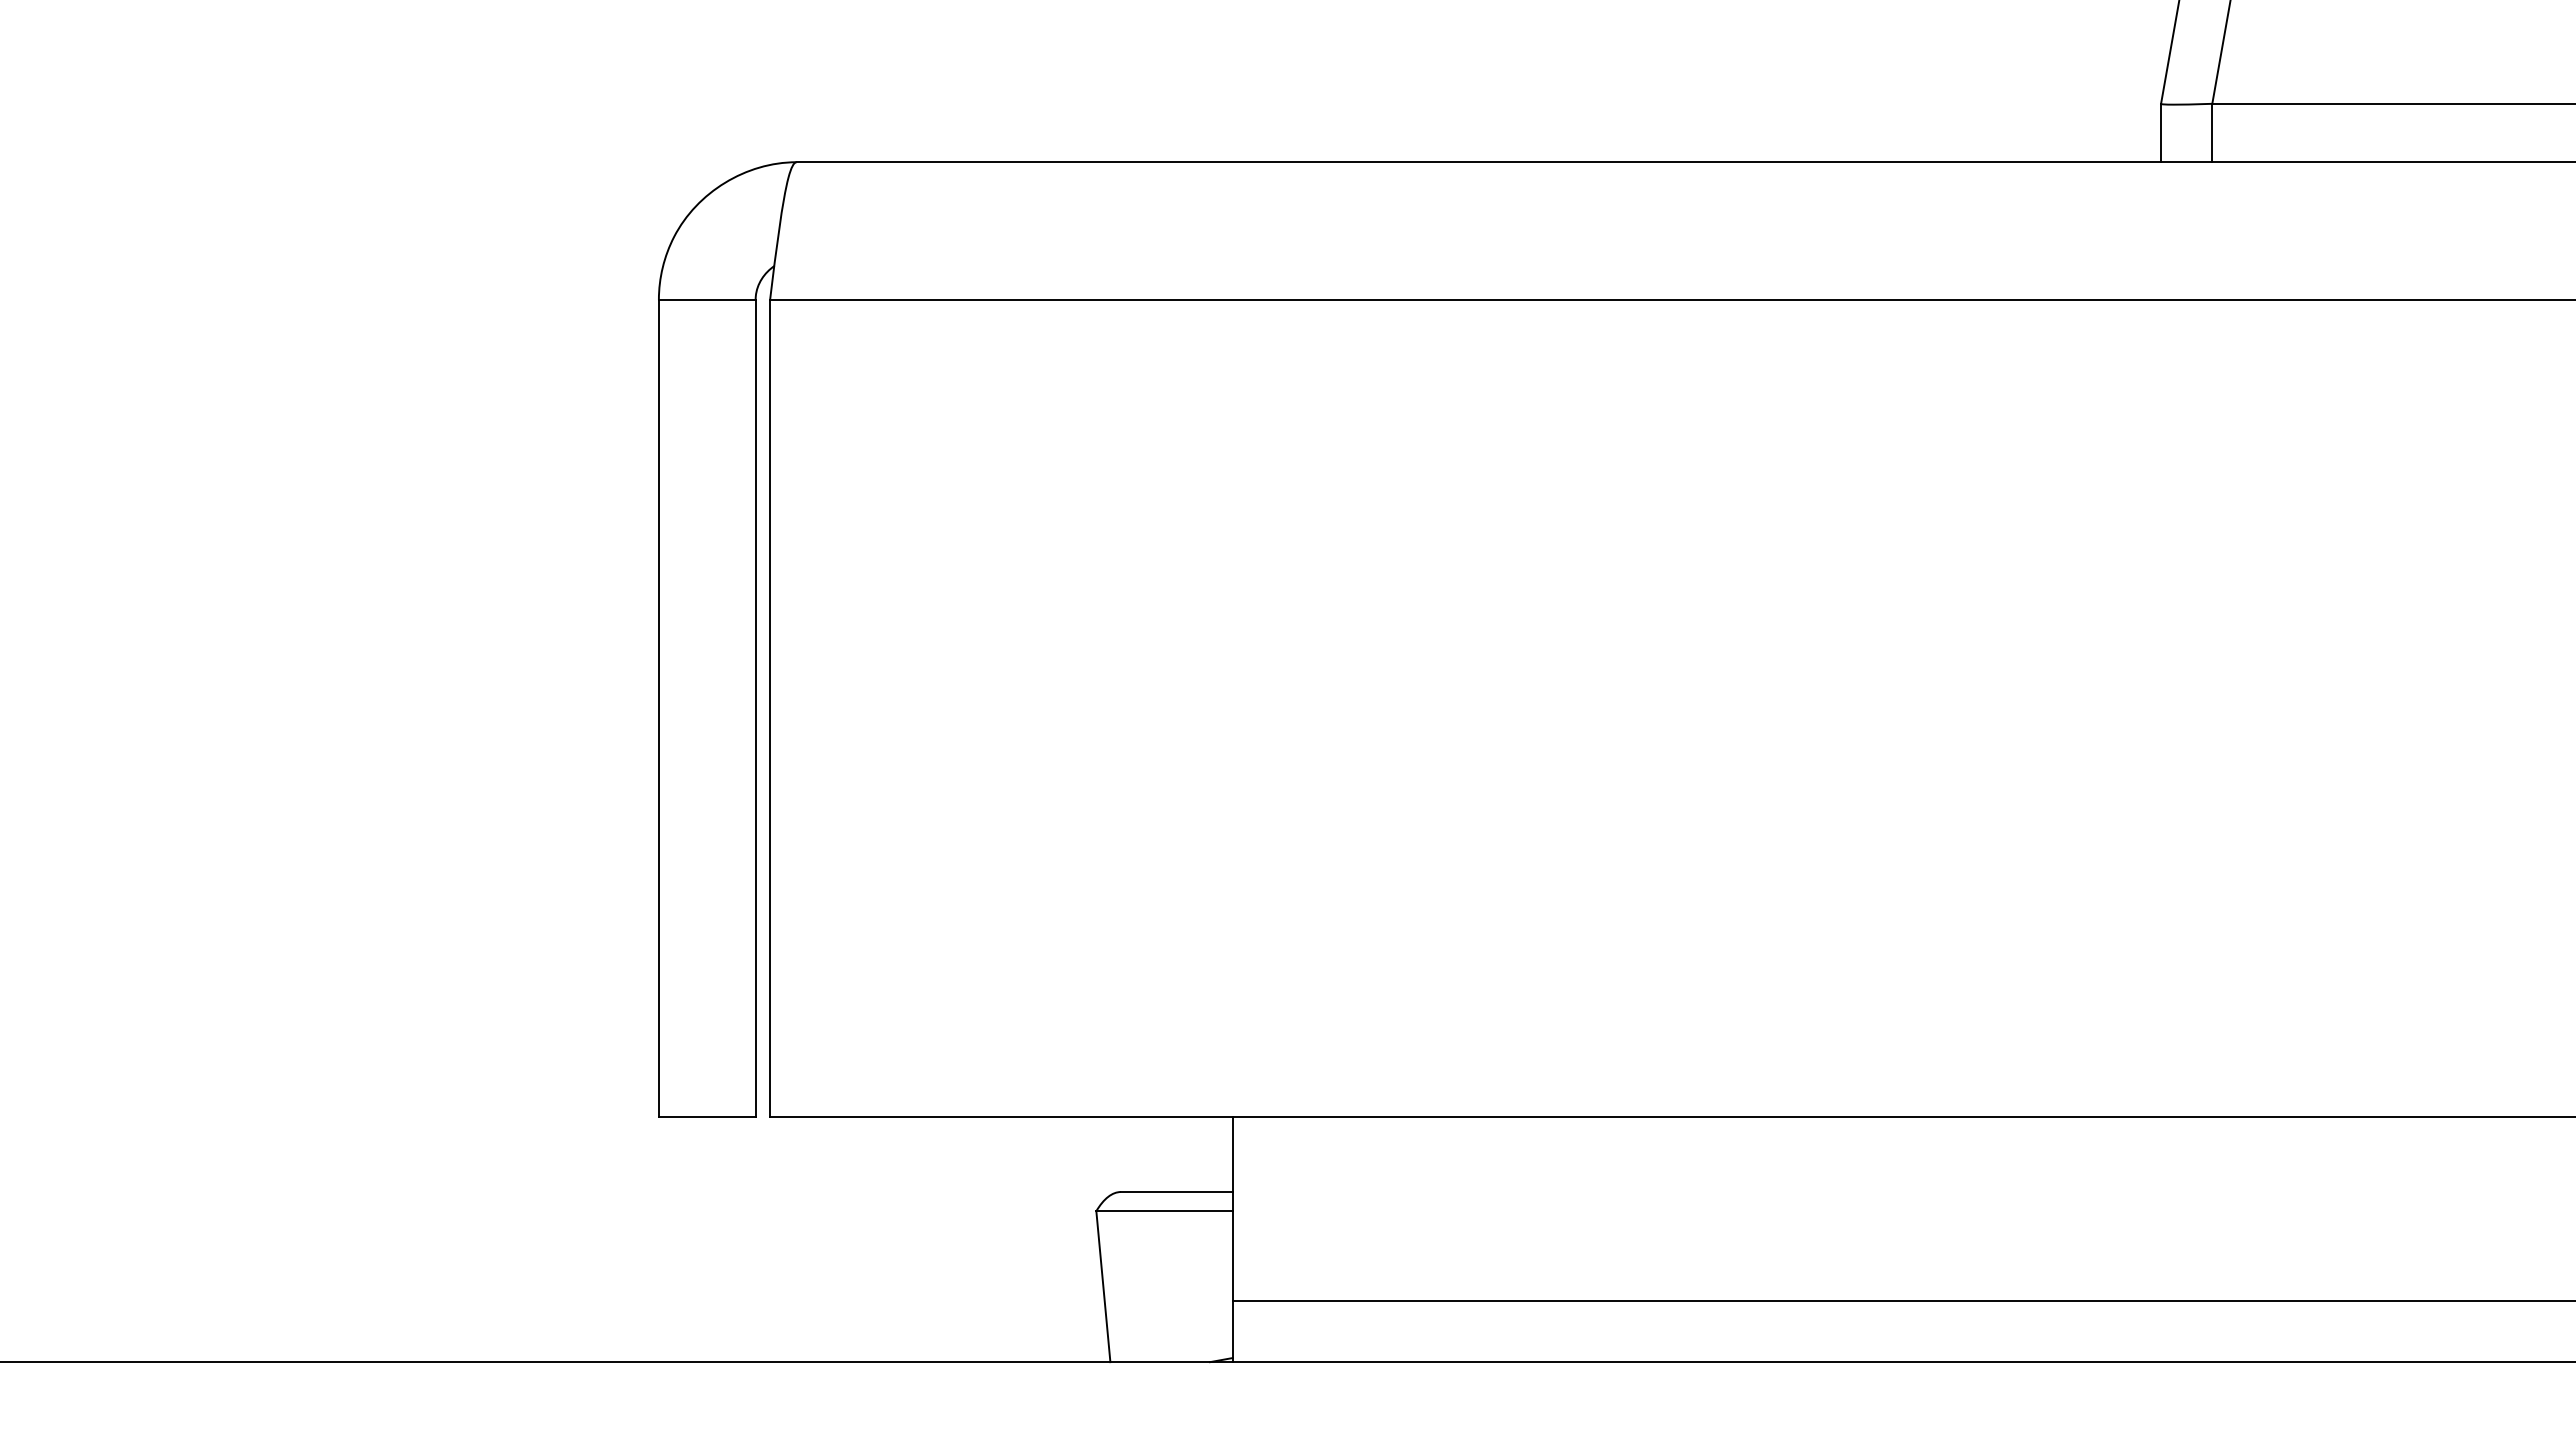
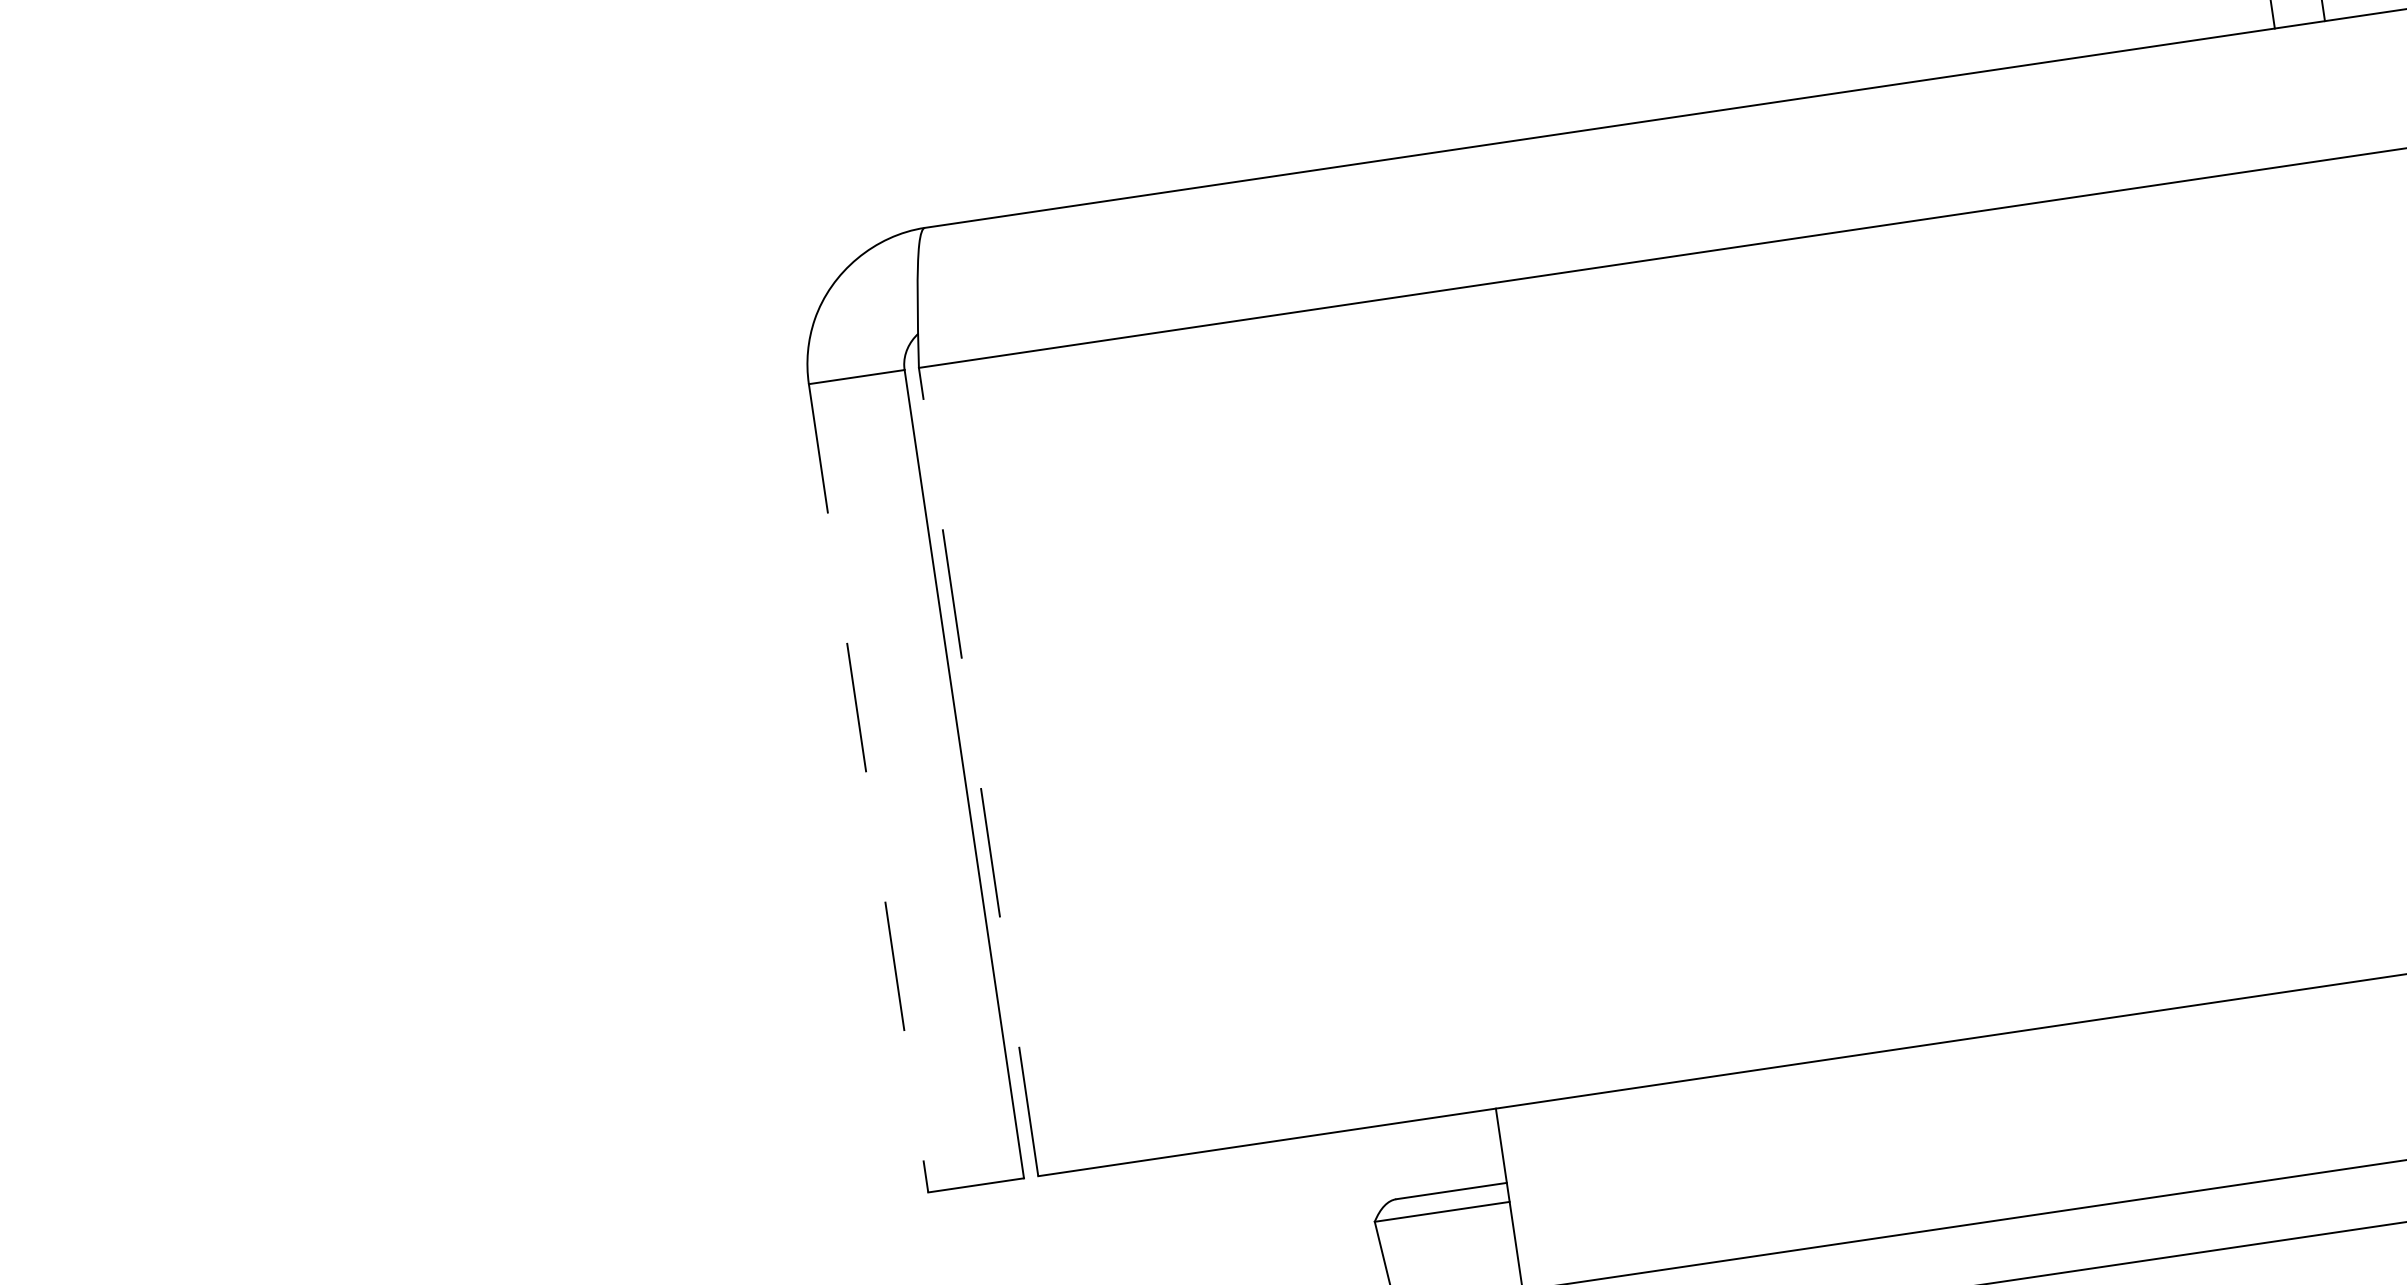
line: (658, 708) -> (868, 788), solid -> dashed
line: (770, 708) -> (979, 772), solid -> dashed

